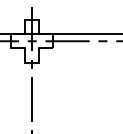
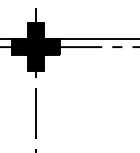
fill: (31, 41) -> (35, 47), added

